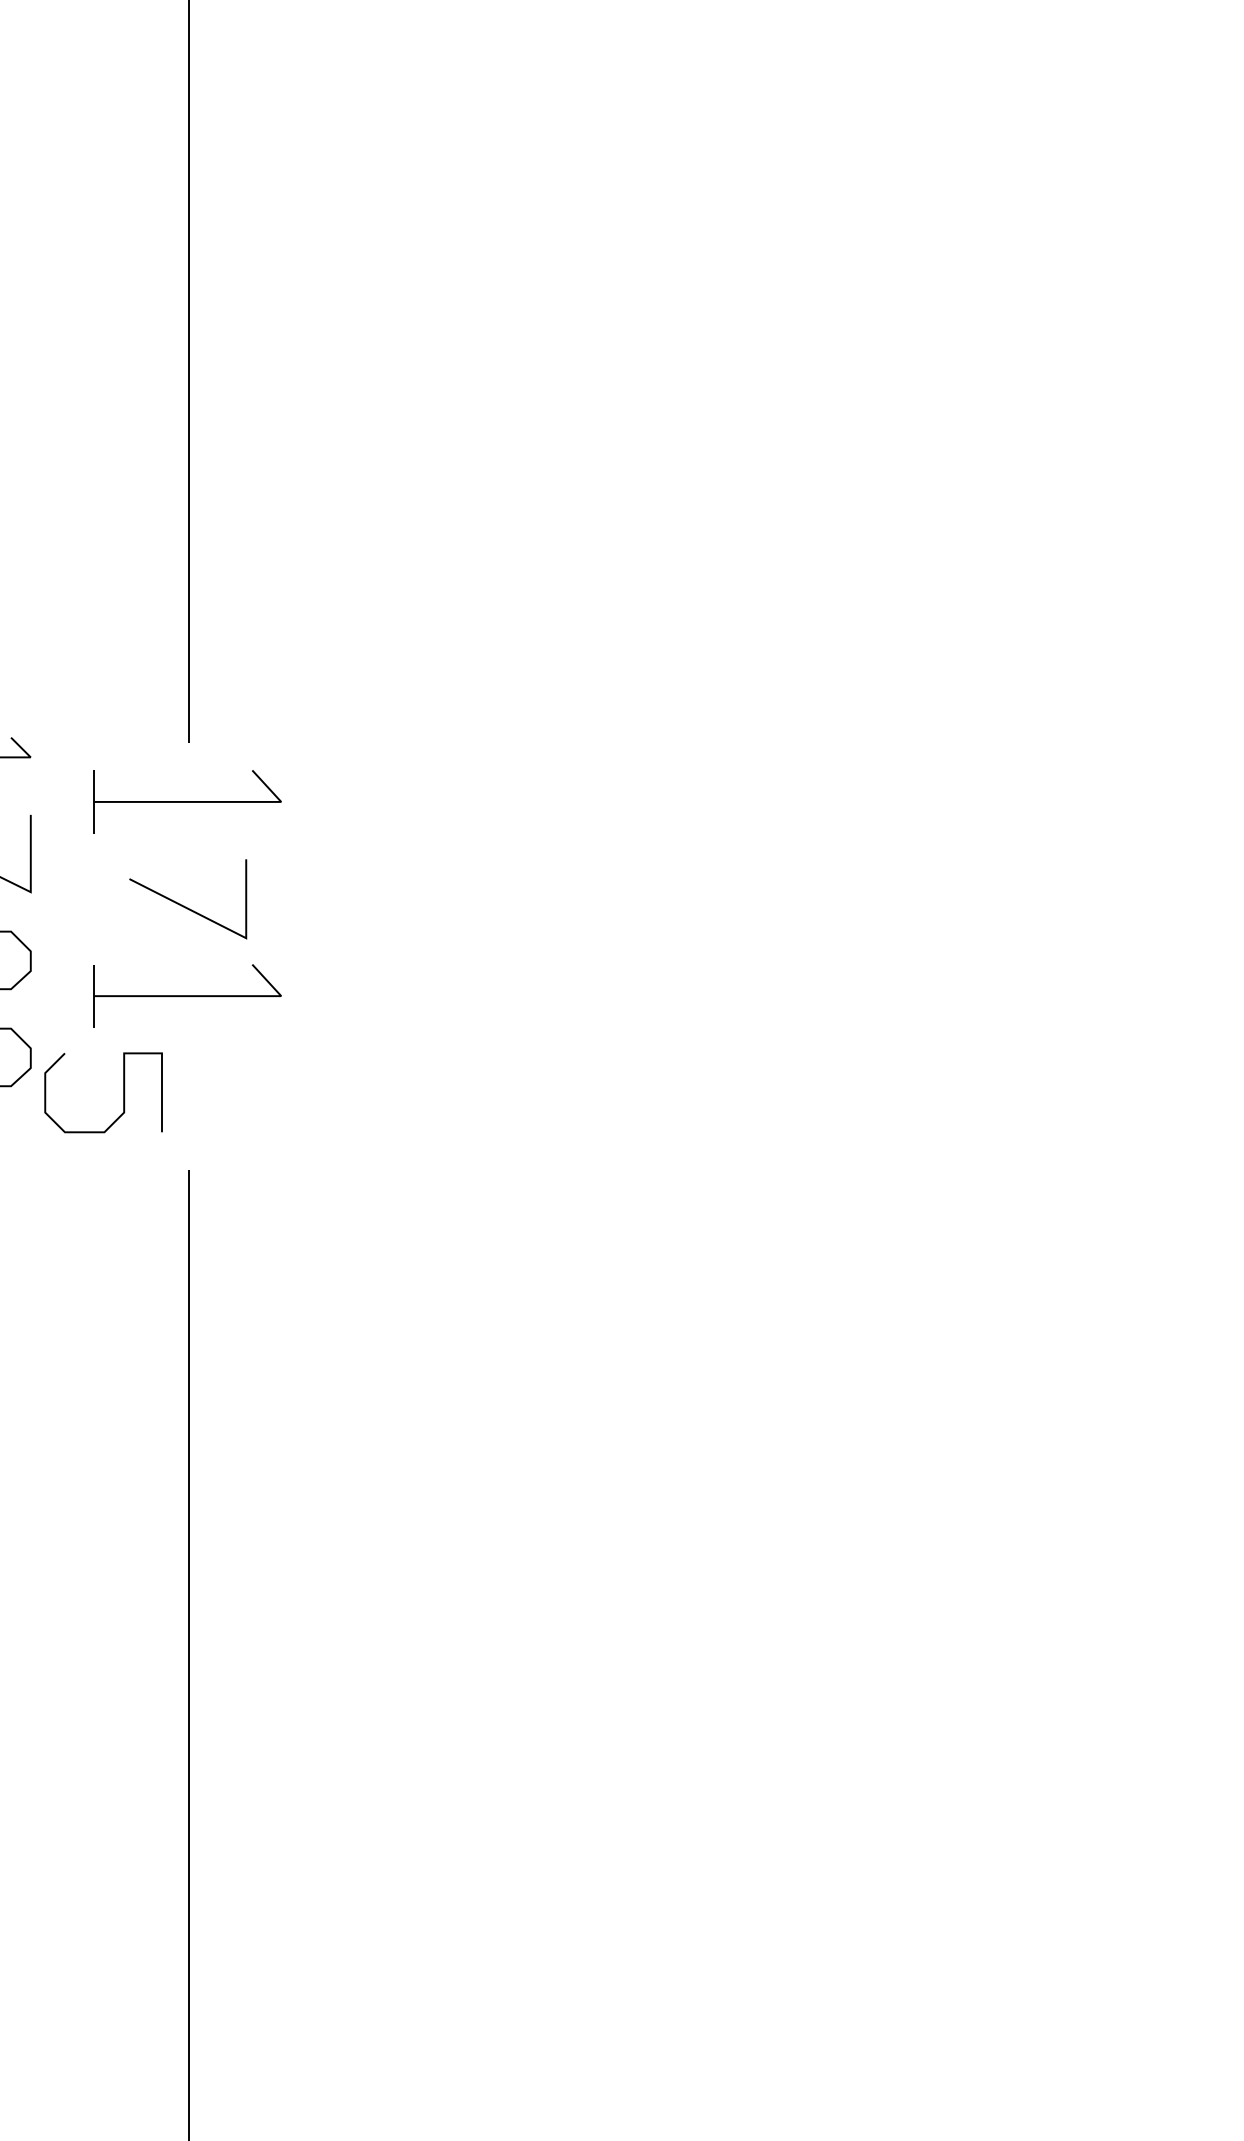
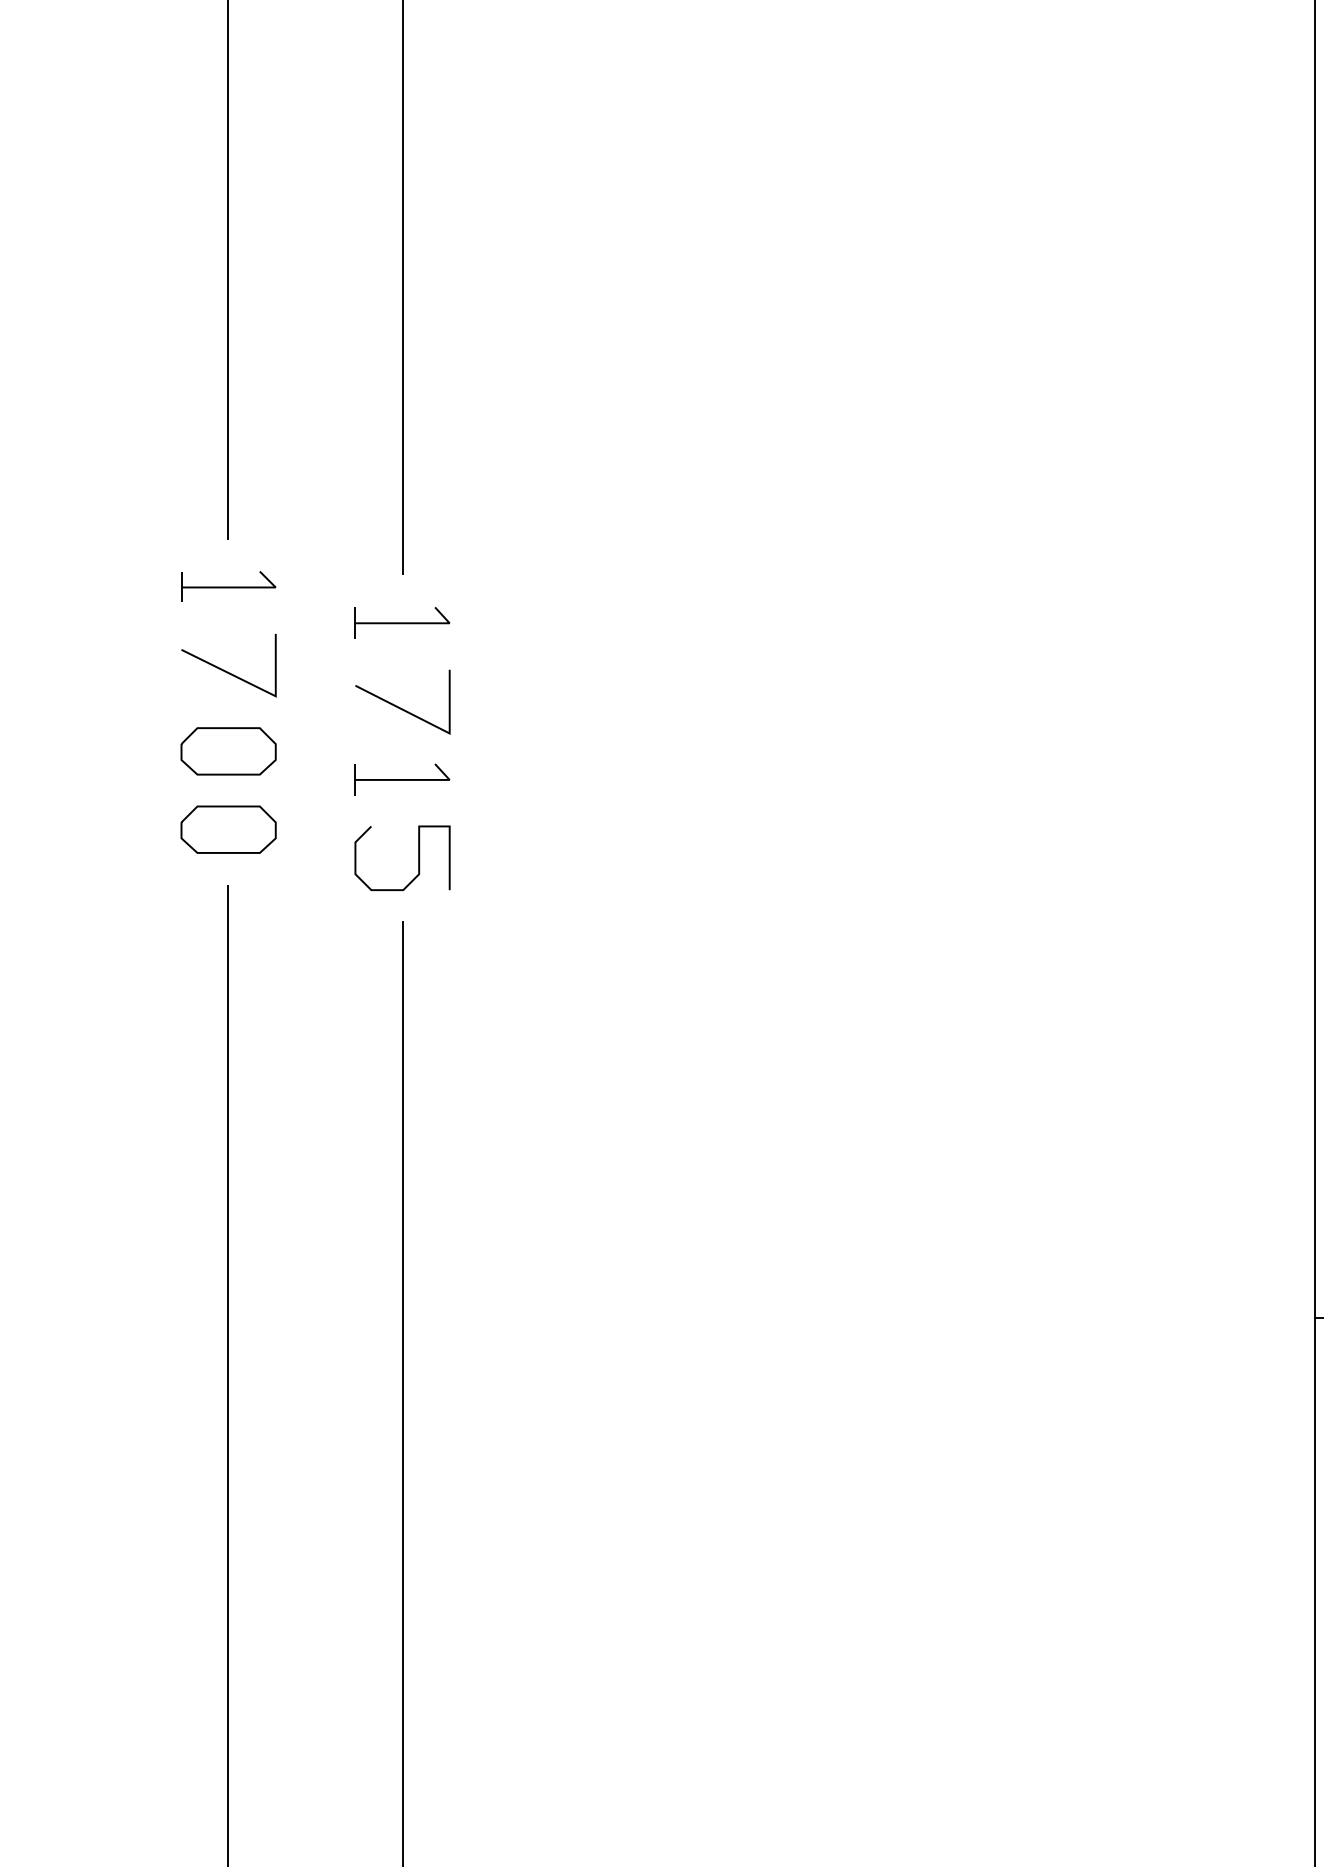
part: (187, 800) -> (402, 622), size x0.62
part: (187, 995) -> (402, 779), size x0.62
curve: (123, 1091) -> (418, 857), moved

